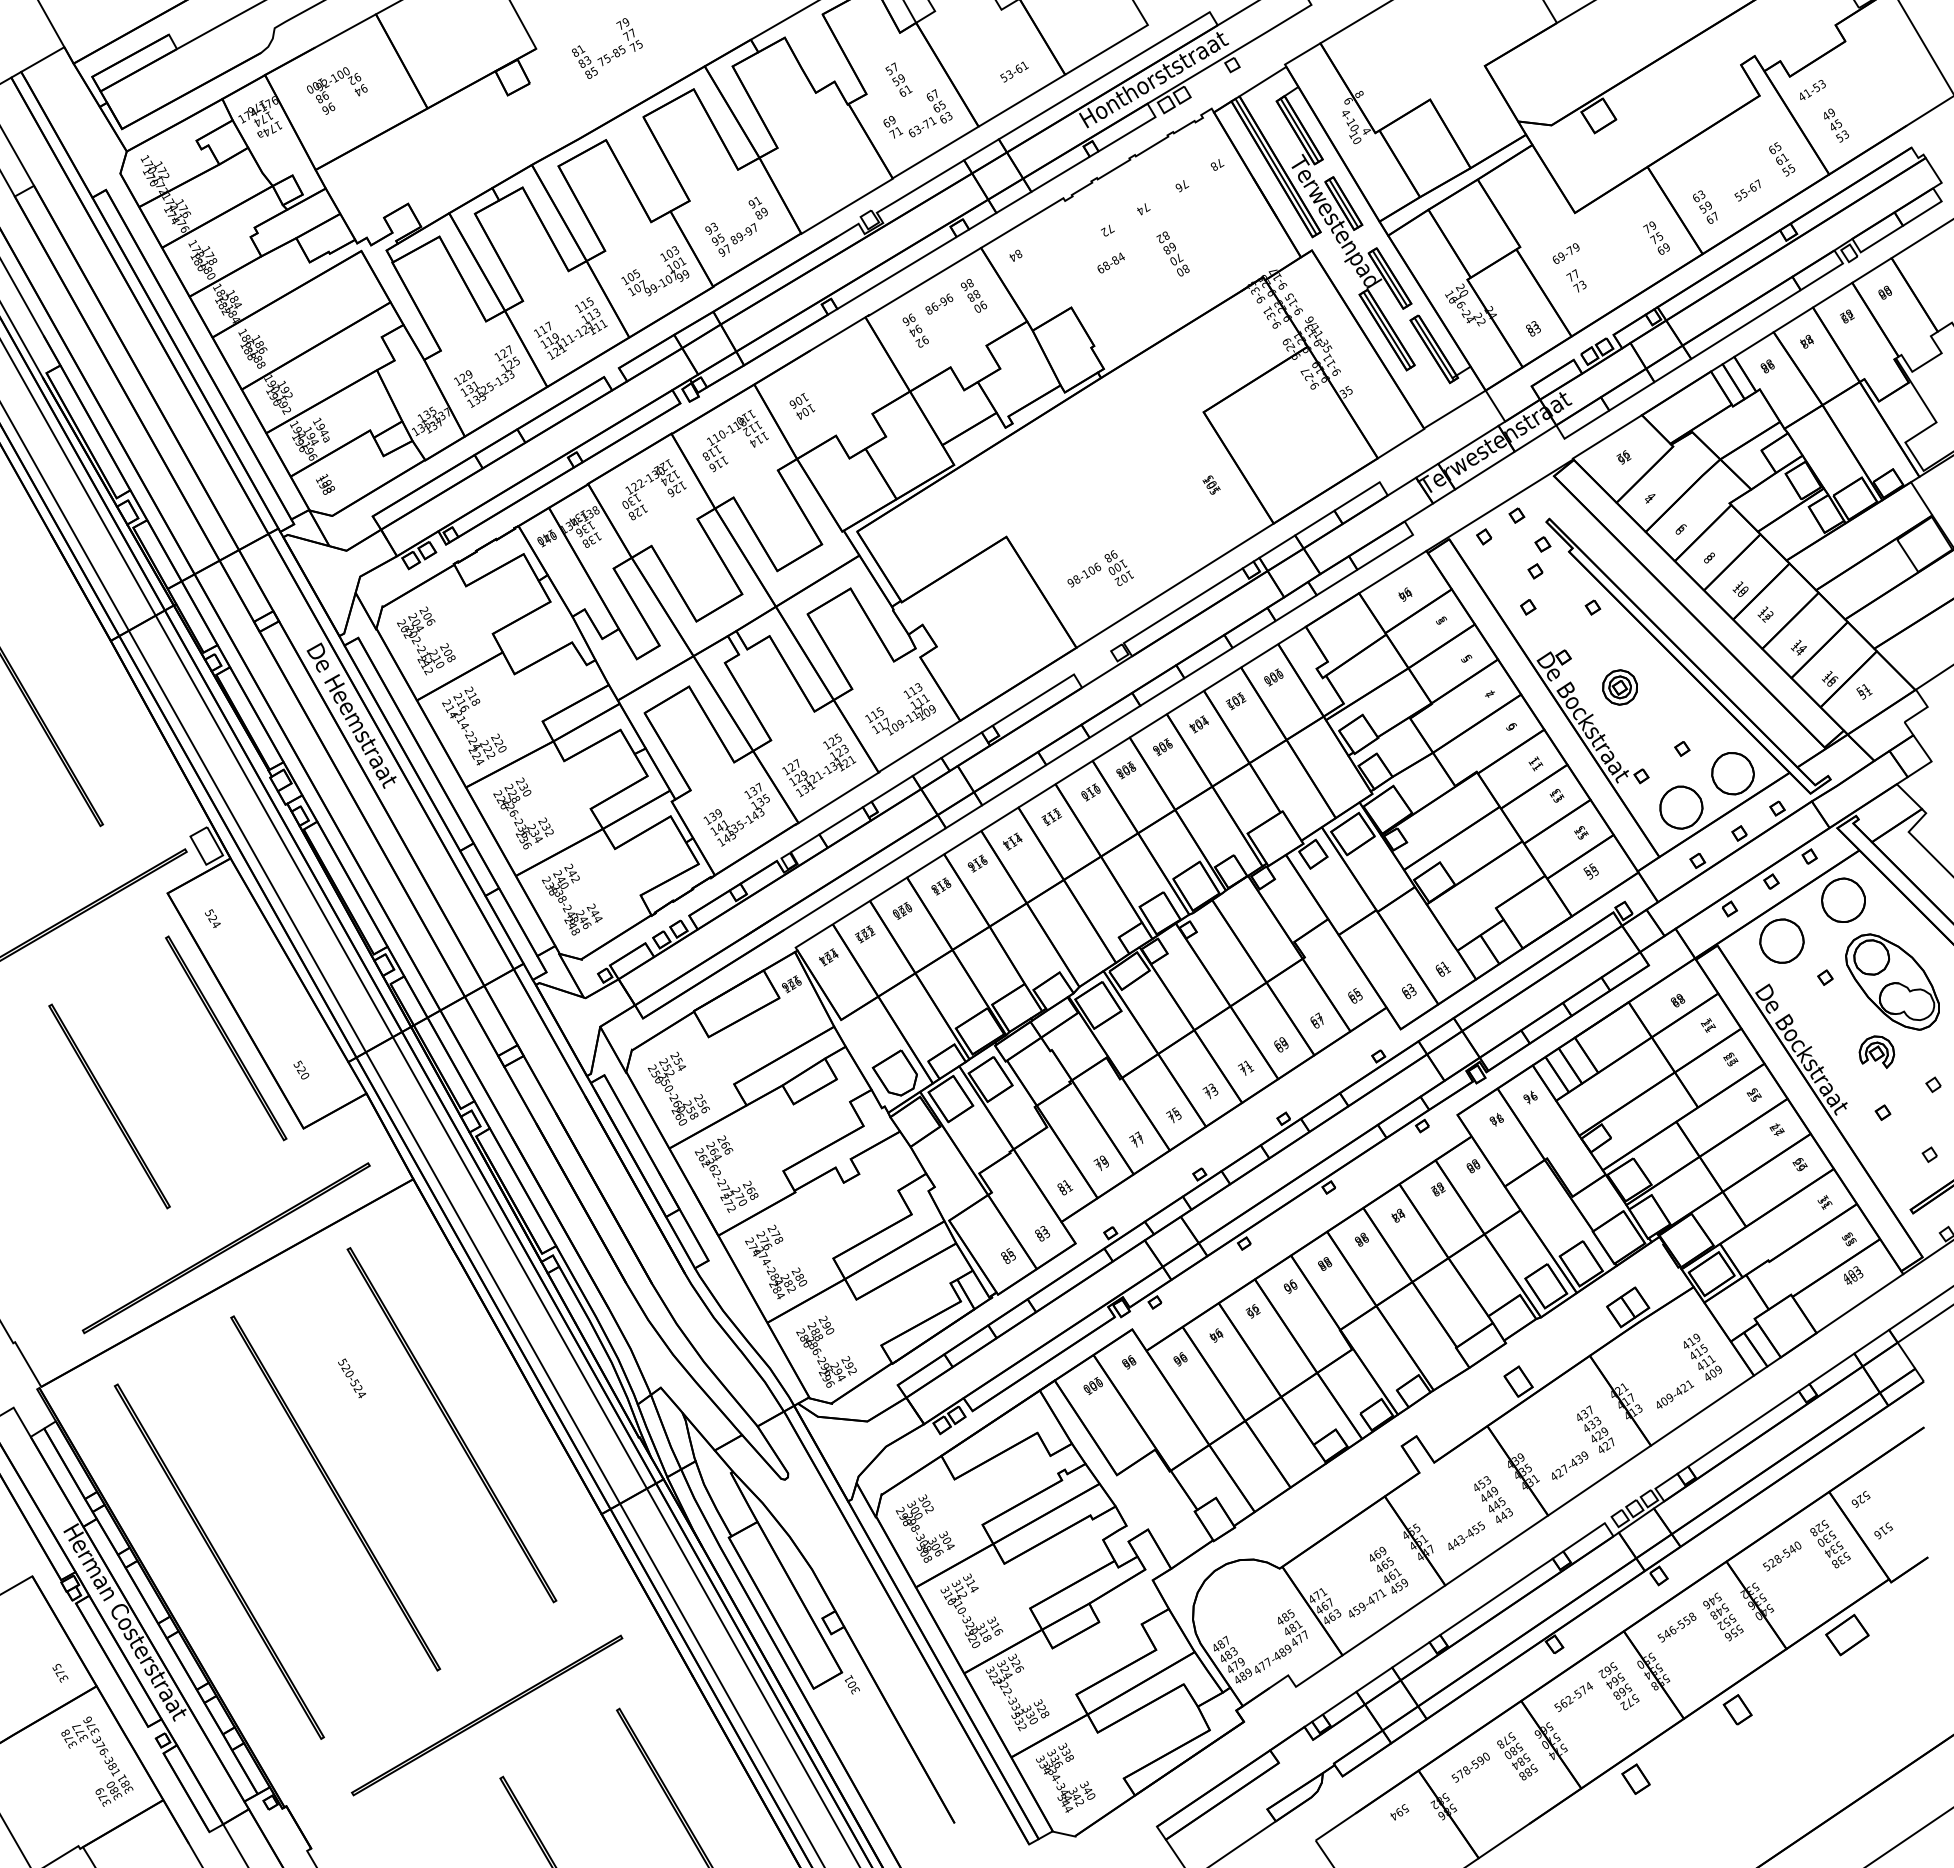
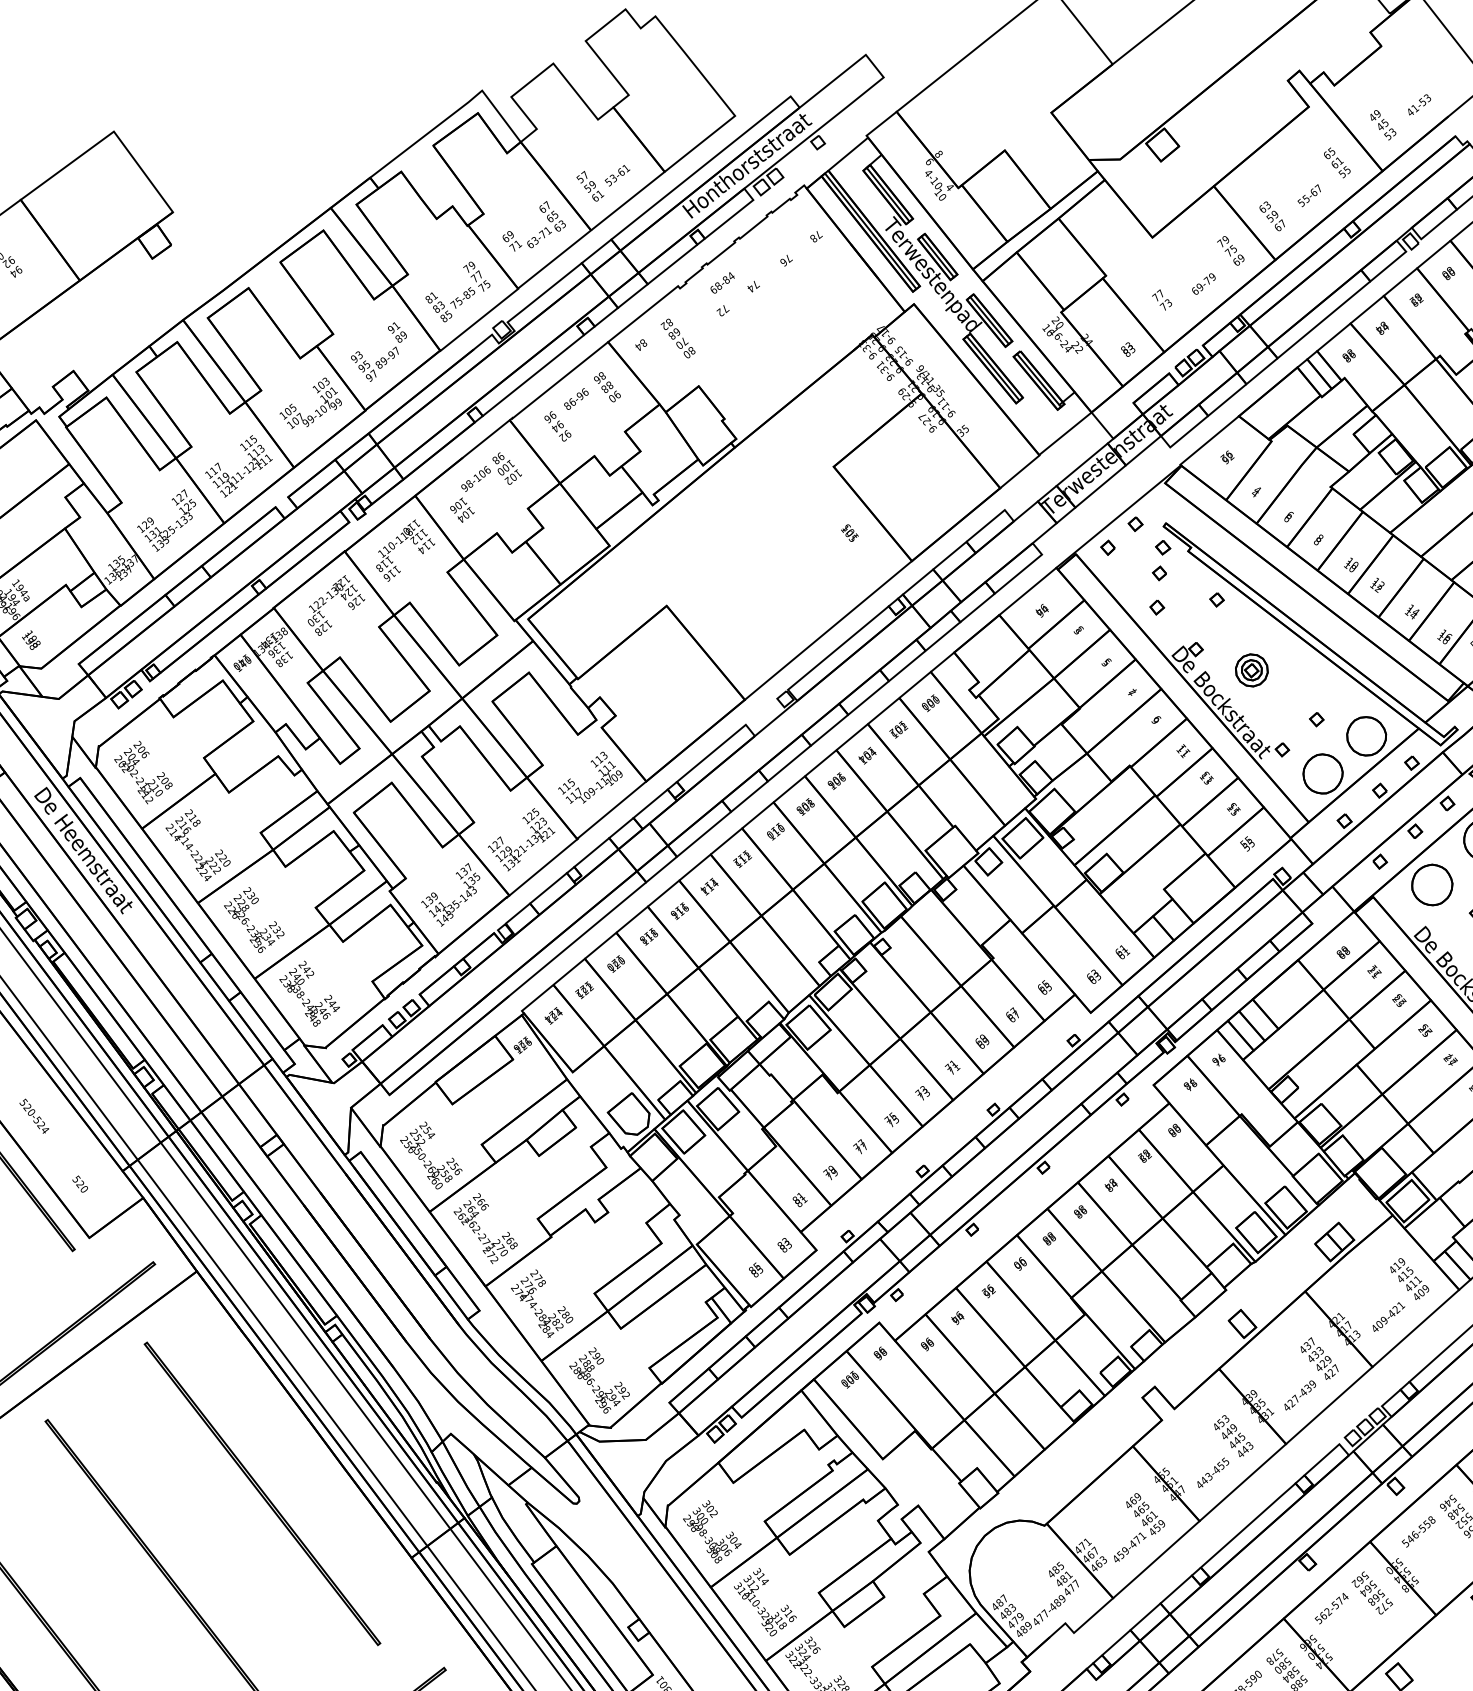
text: (607, 48) -> (458, 291), moved
text: (898, 79) -> (589, 186), moved
text: (1812, 89) -> (1419, 104), moved
text: (1172, 253) -> (677, 338), moved
text: (1565, 253) -> (1203, 284), moved
text: (1110, 262) -> (721, 282), moved
text: (1100, 568) -> (490, 470), moved
text: (351, 1377) -> (33, 1115), moved

